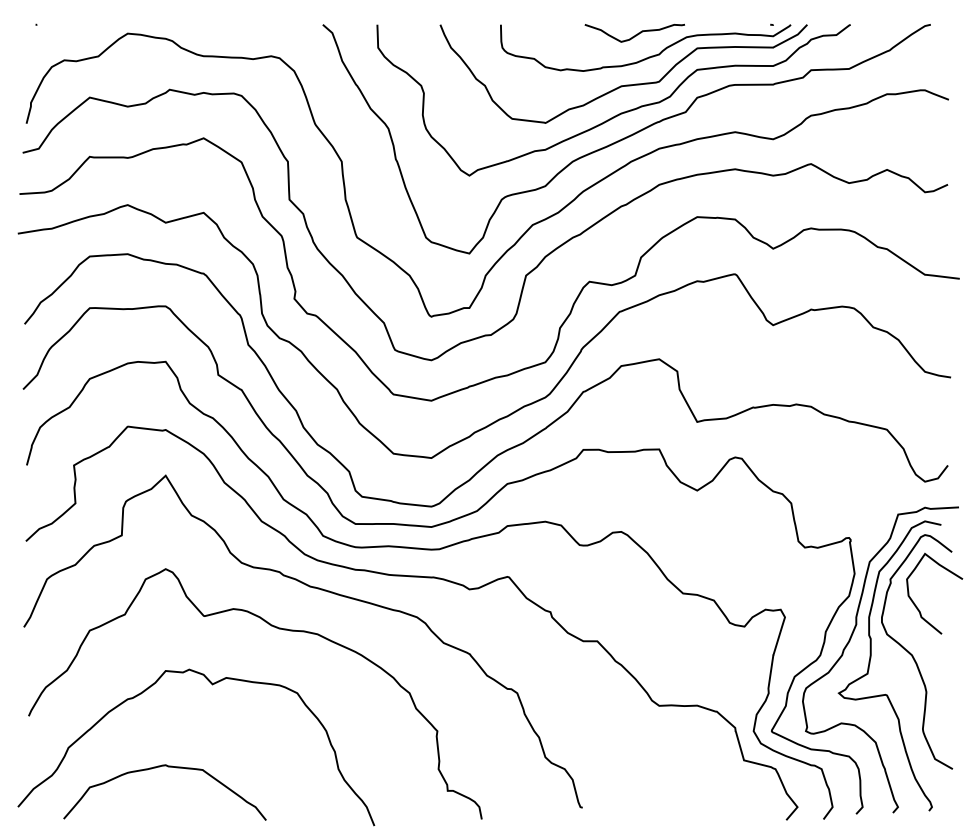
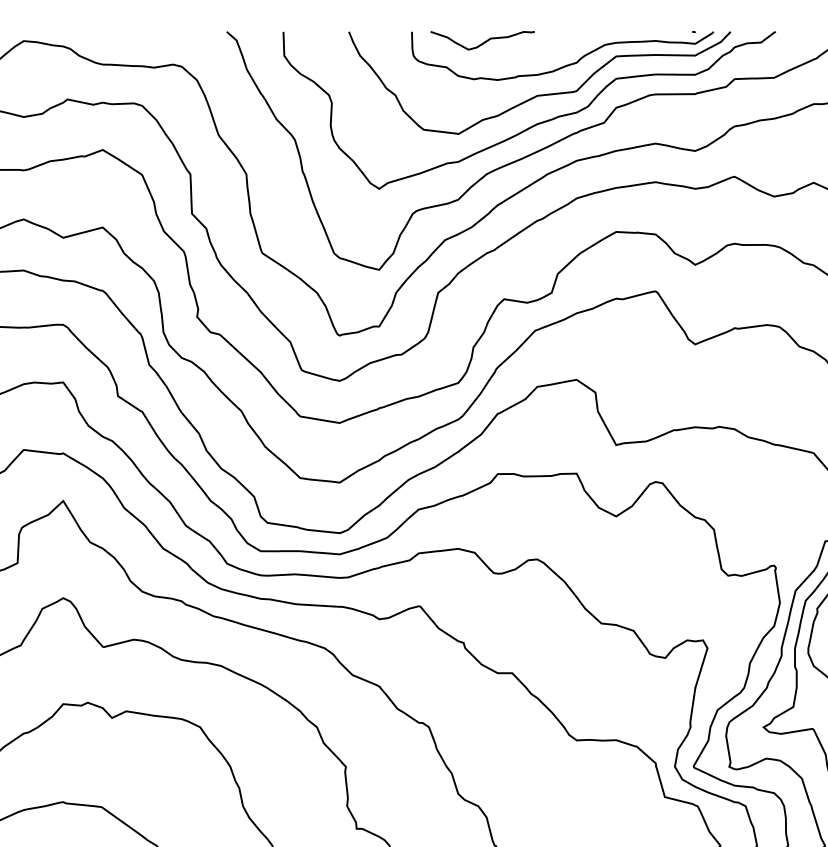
curve: (635, 34) -> (483, 41), moved

